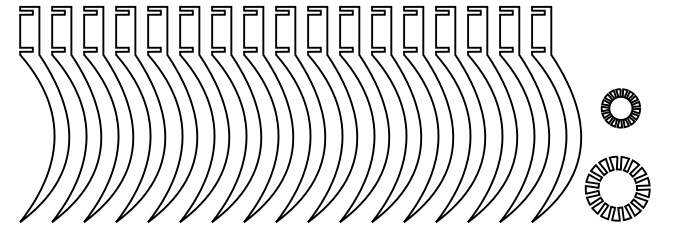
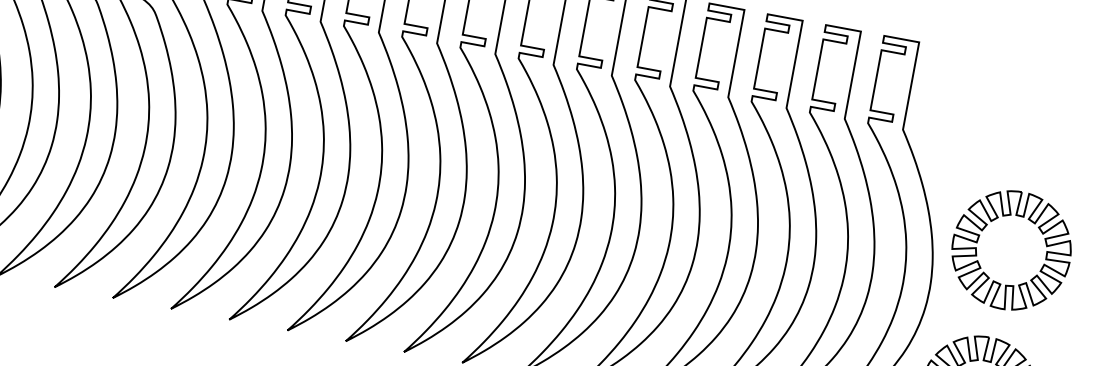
part: (620, 108) -> (1010, 250), size x1.67

